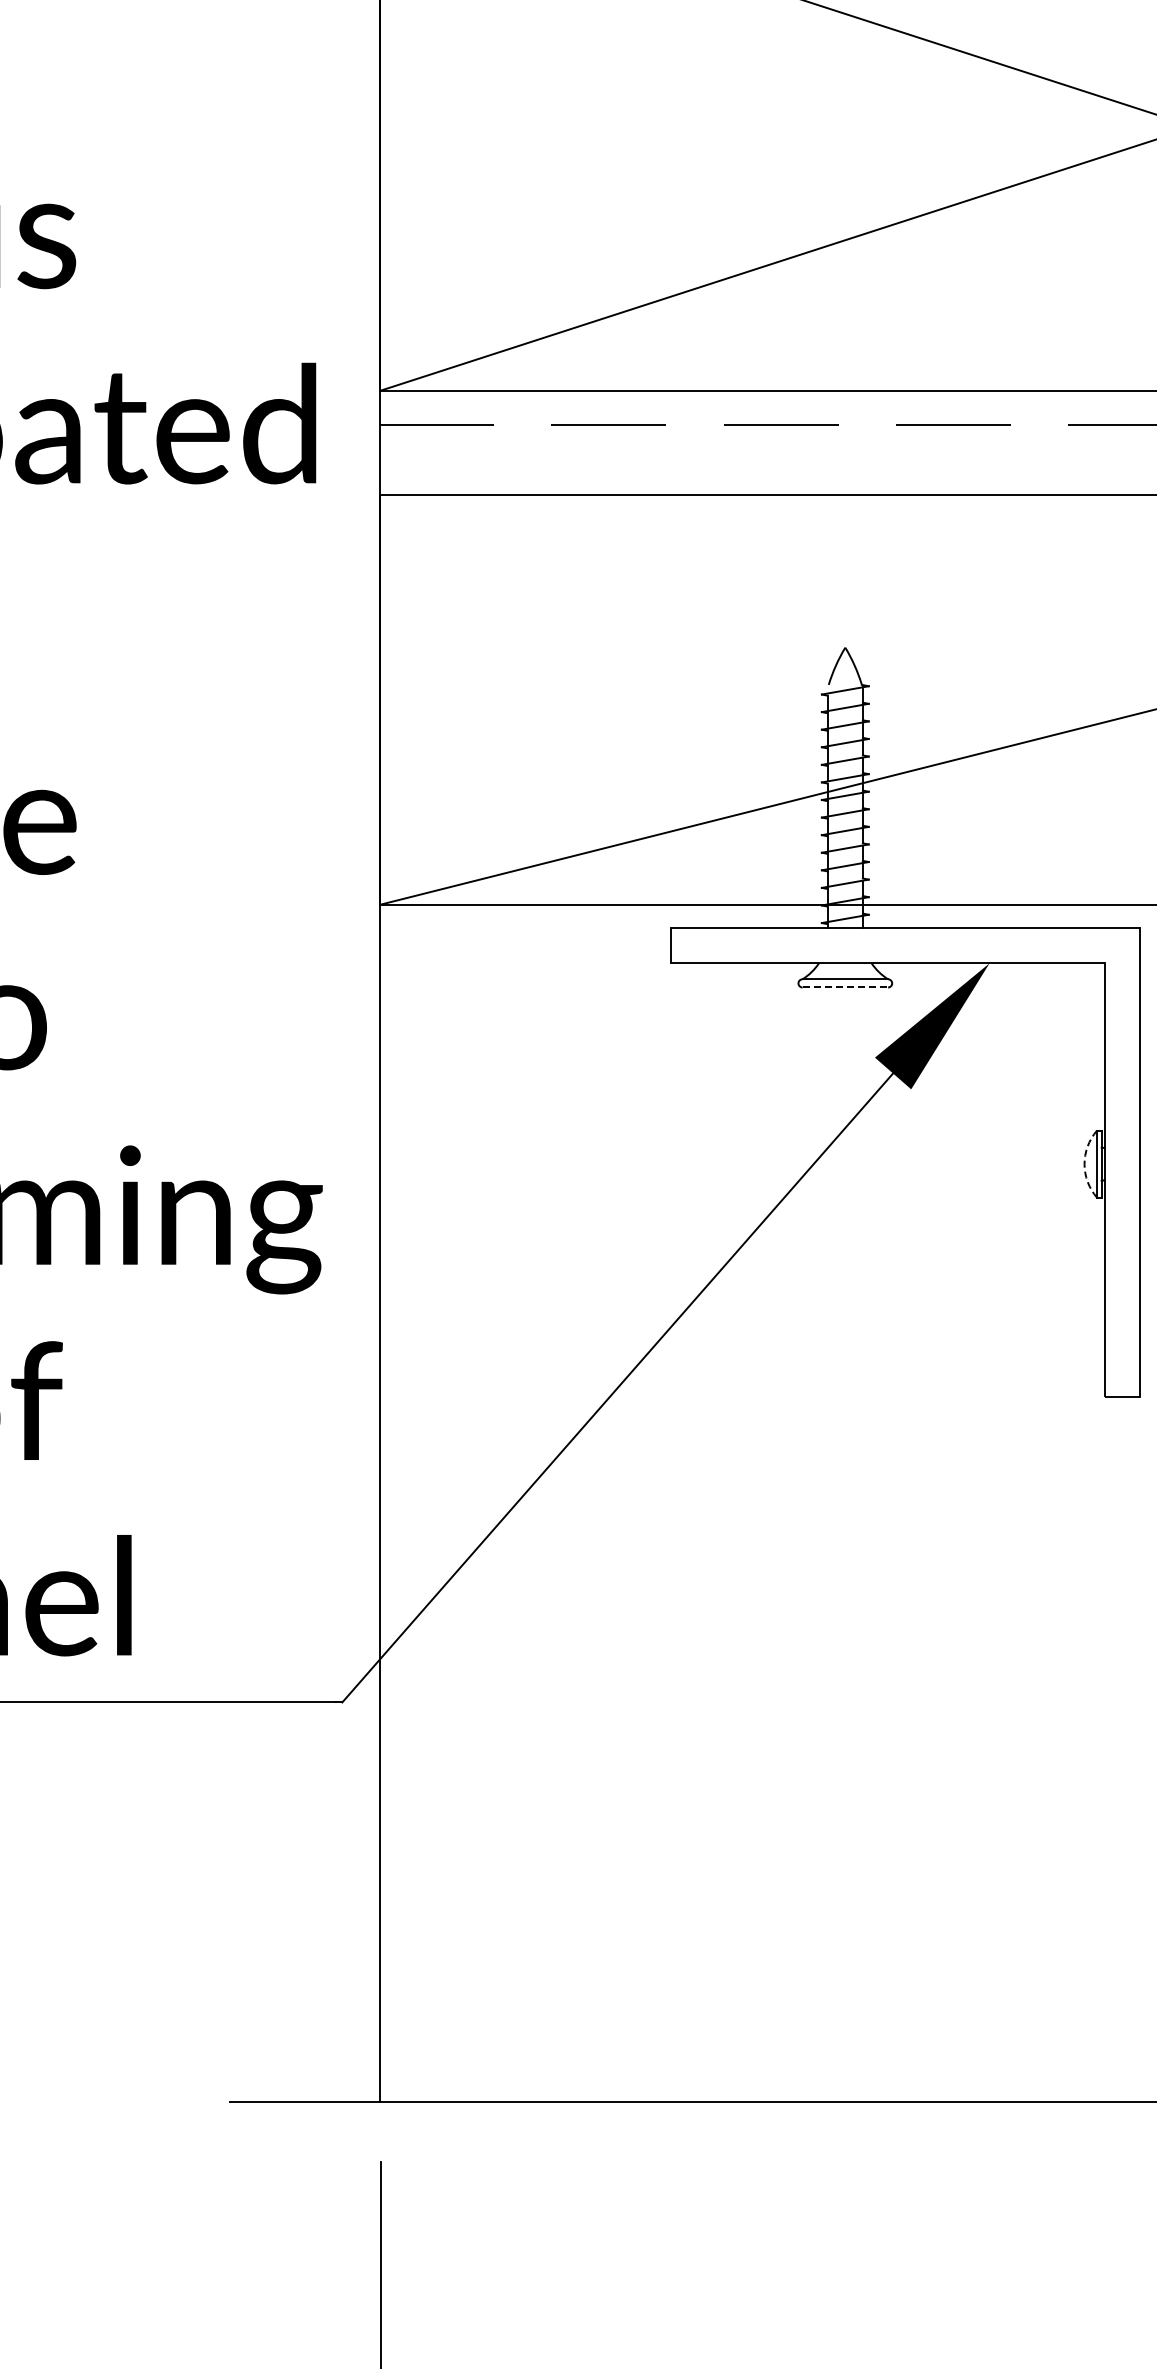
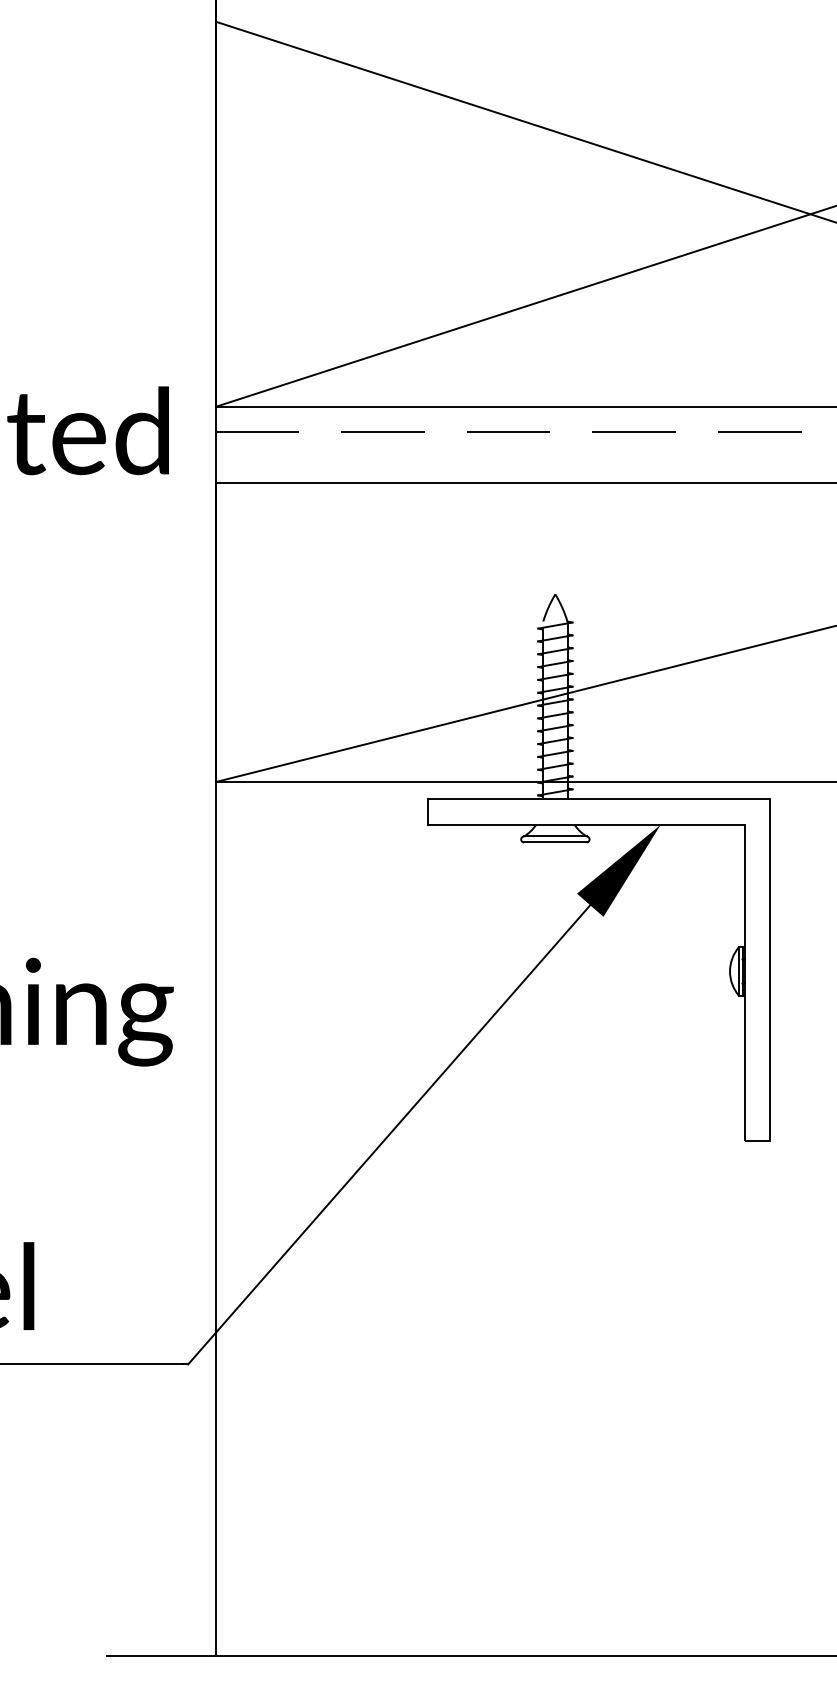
line: (845, 987) -> (555, 842), dashed -> solid
arc: (1084, 1164) -> (729, 971), dashed -> solid

